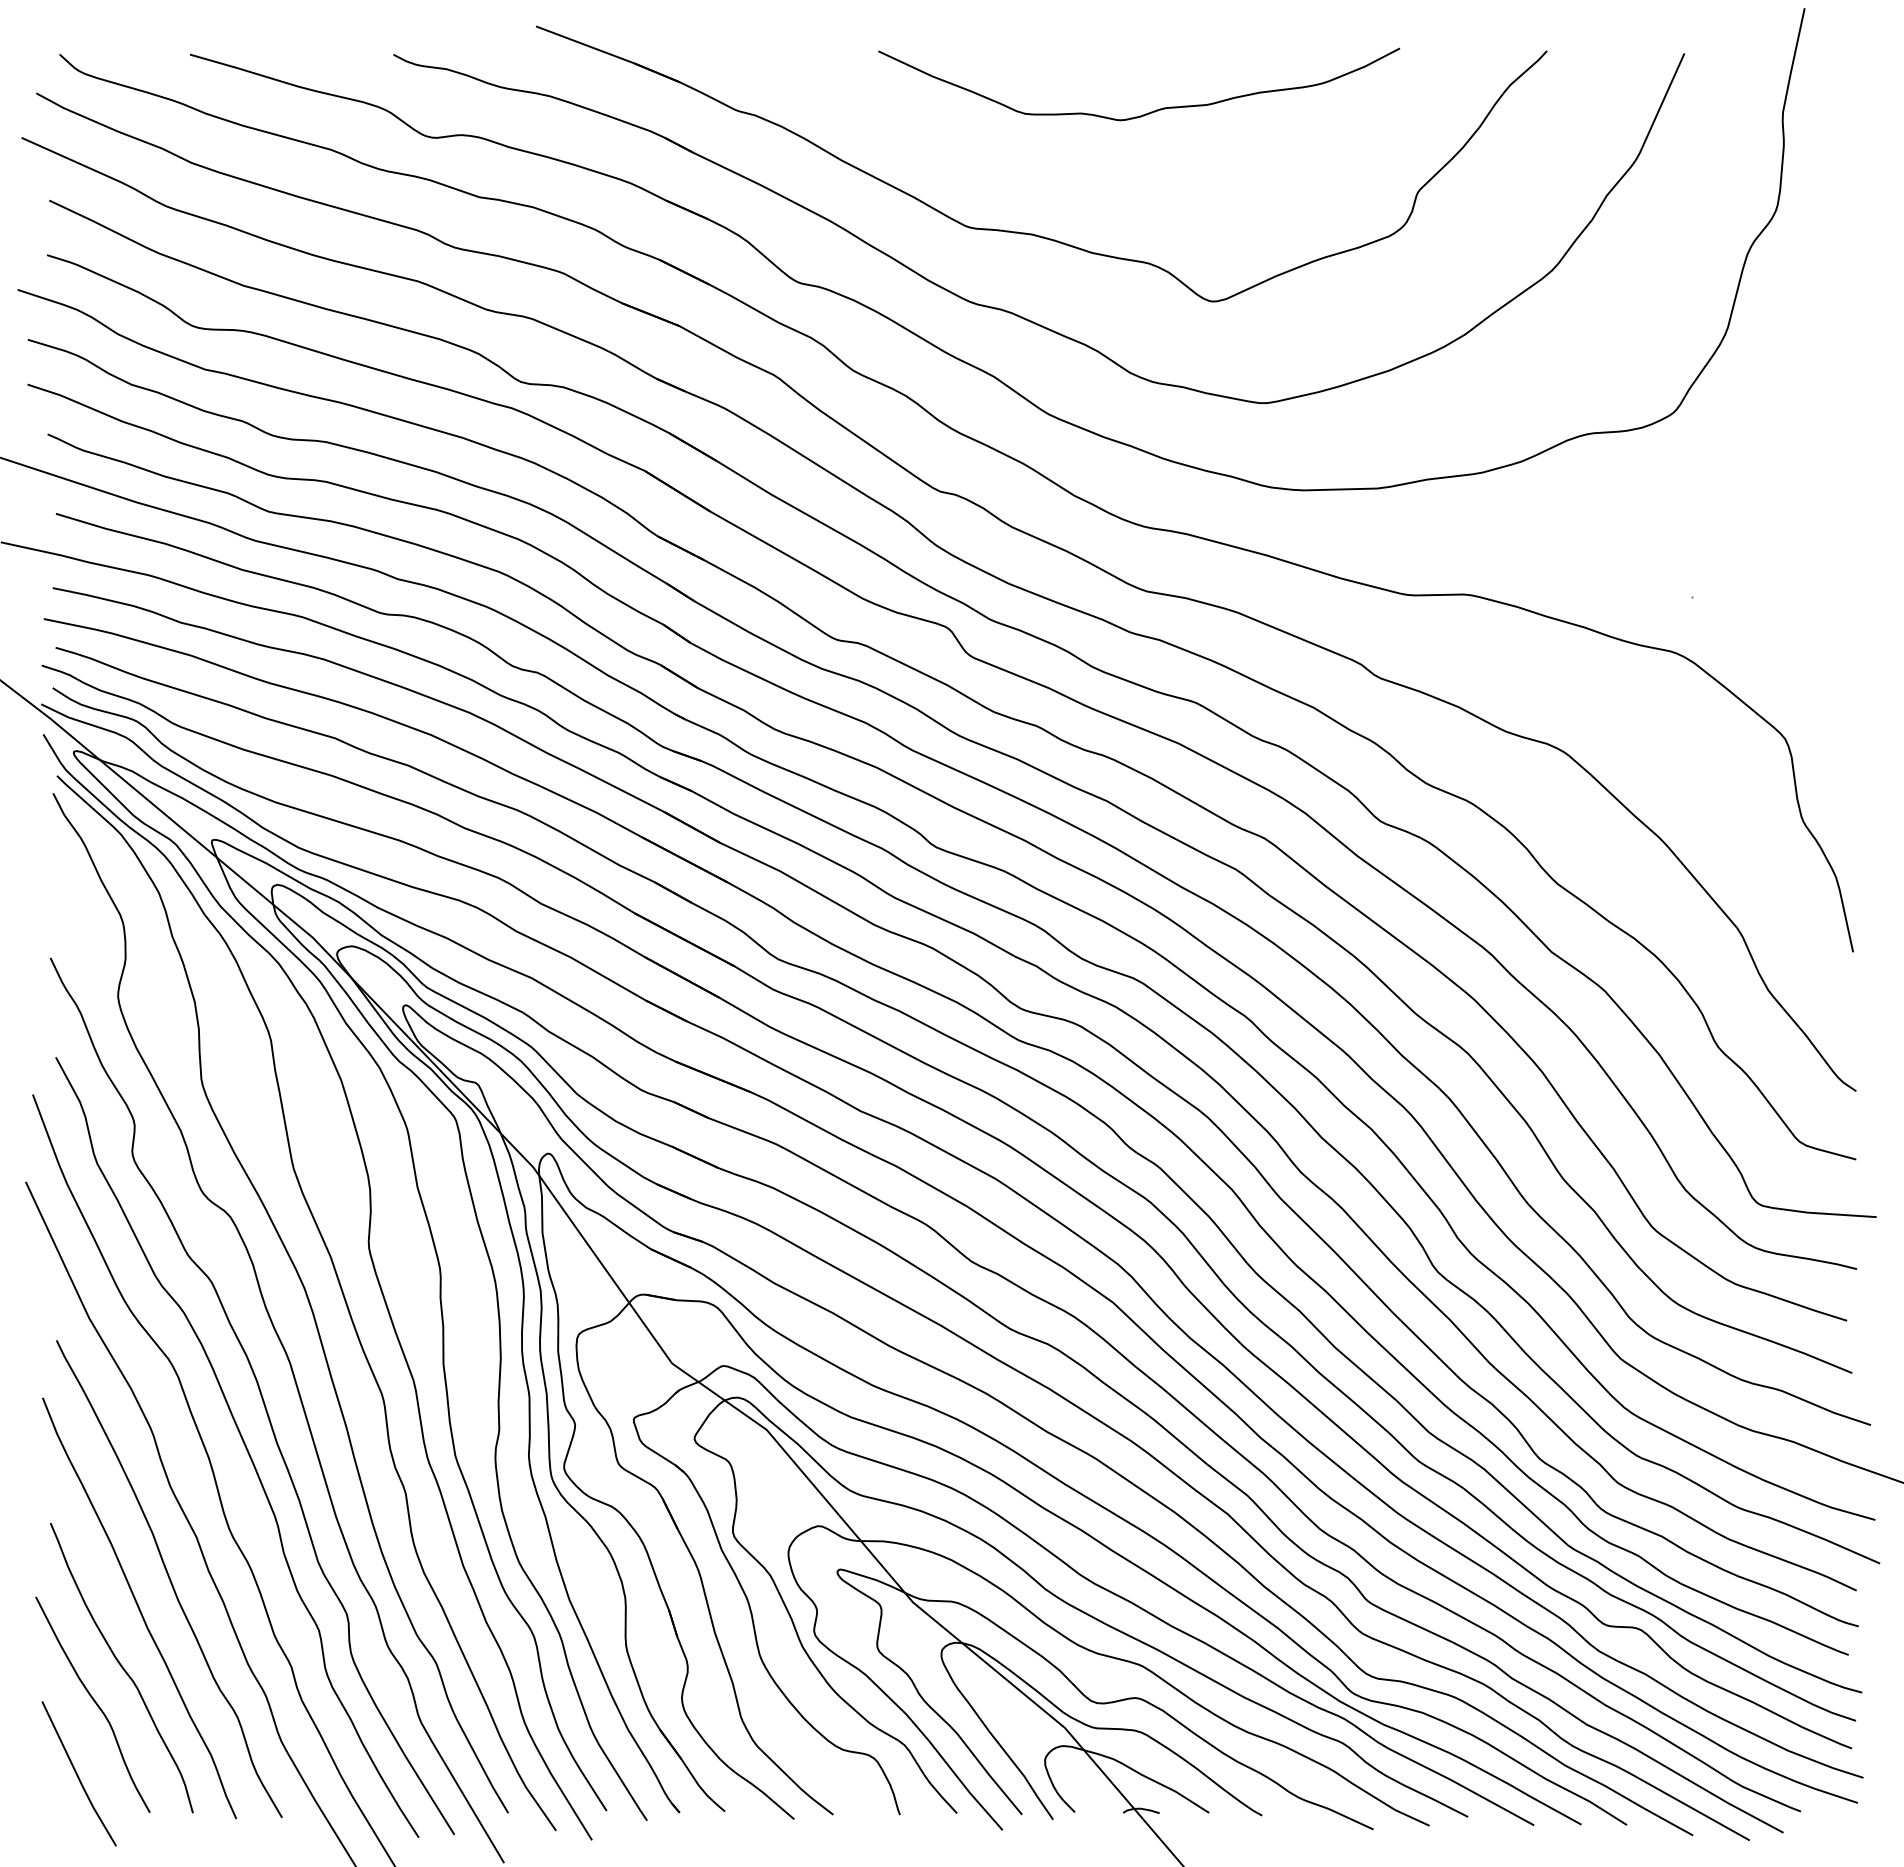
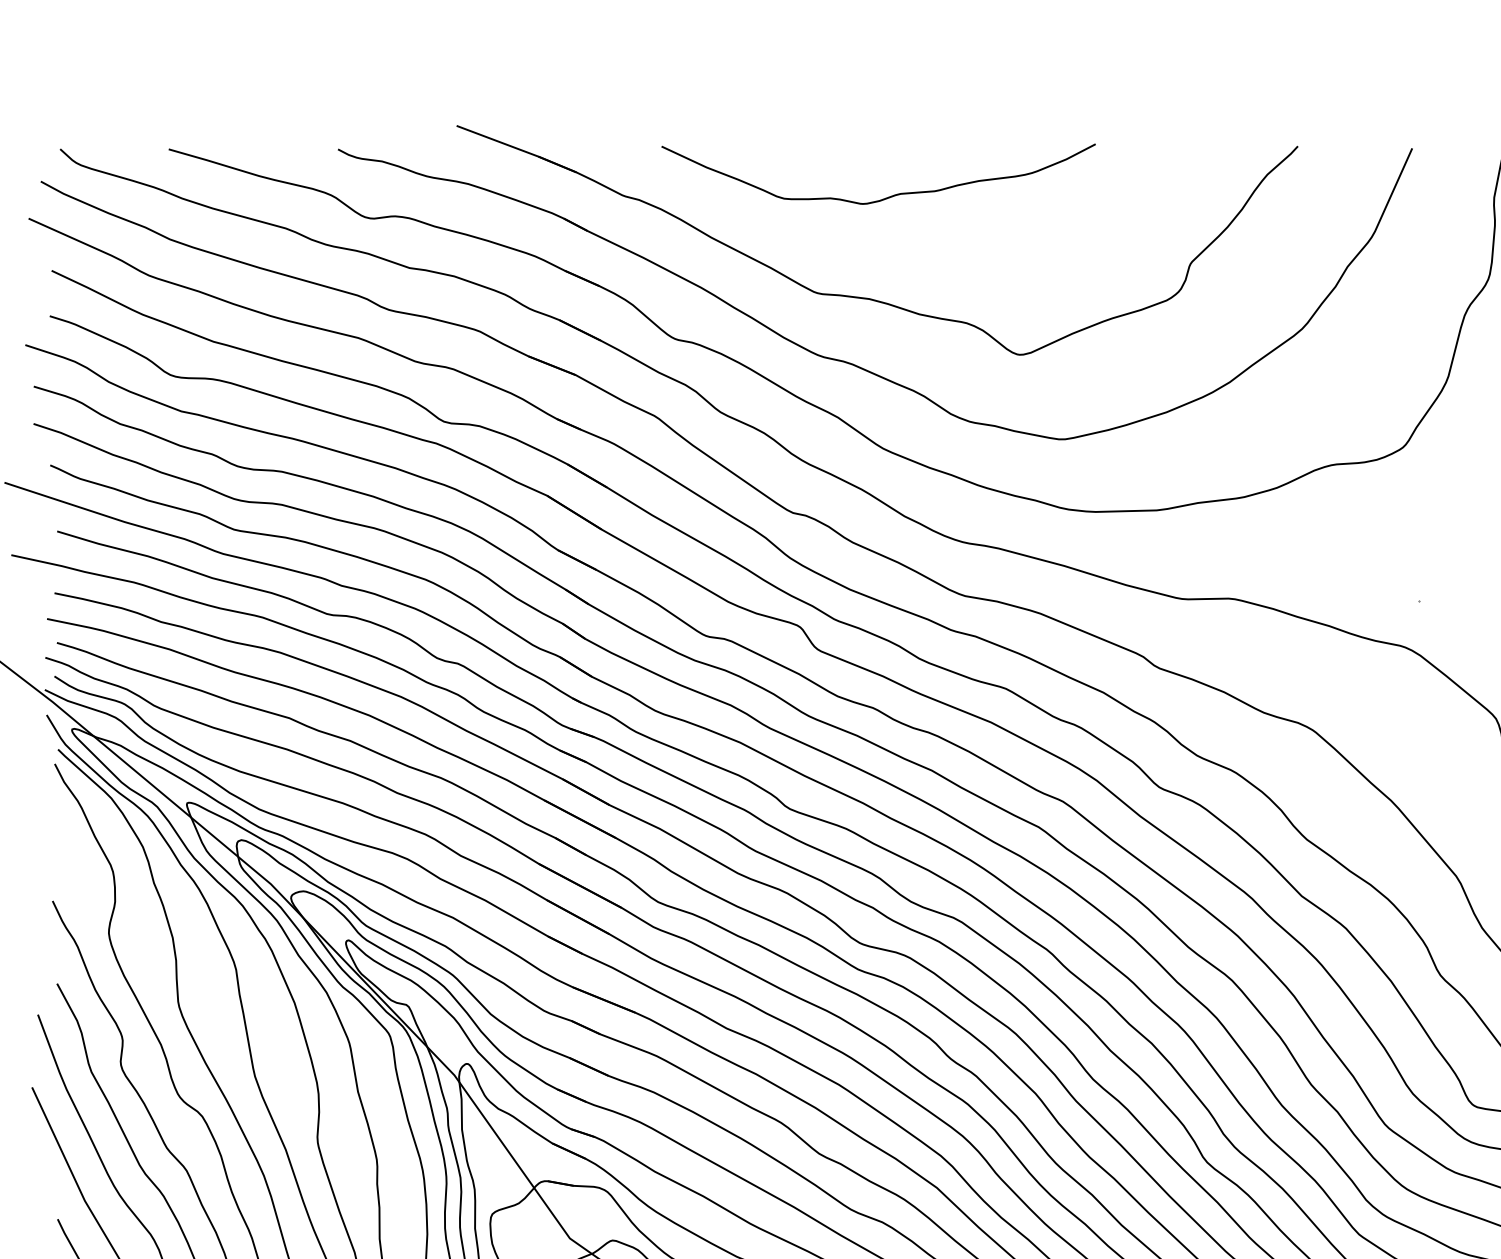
curve: (1148, 112) -> (886, 197), moved

